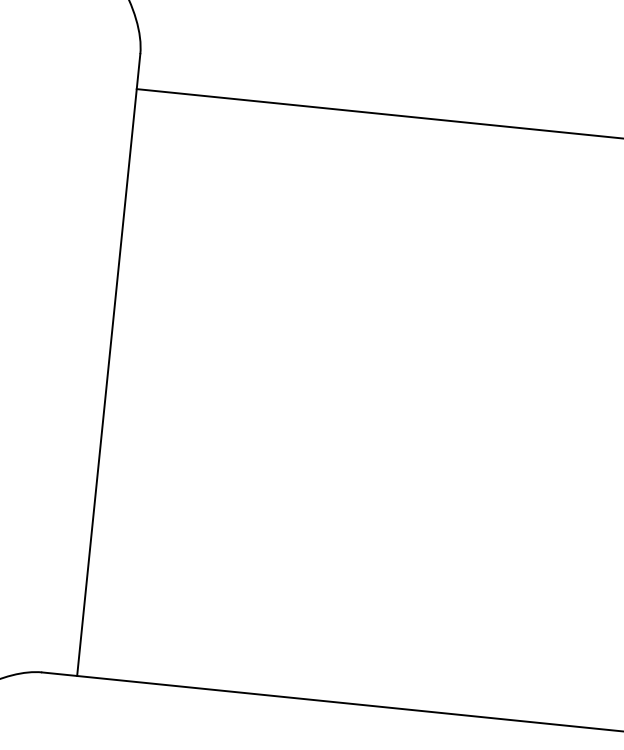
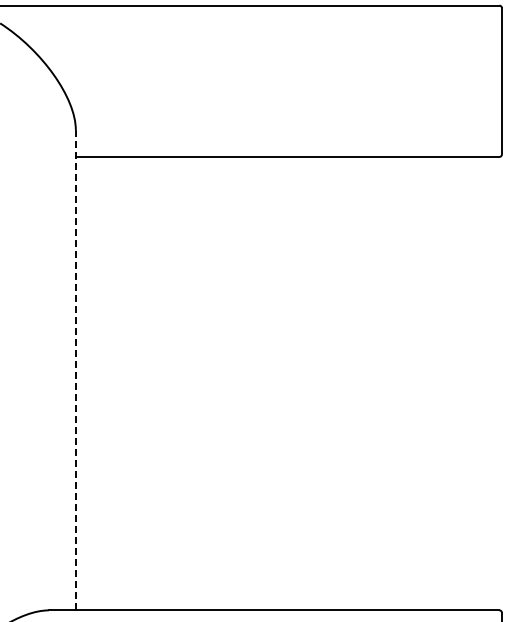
line: (108, 364) -> (75, 369), solid -> dashed

